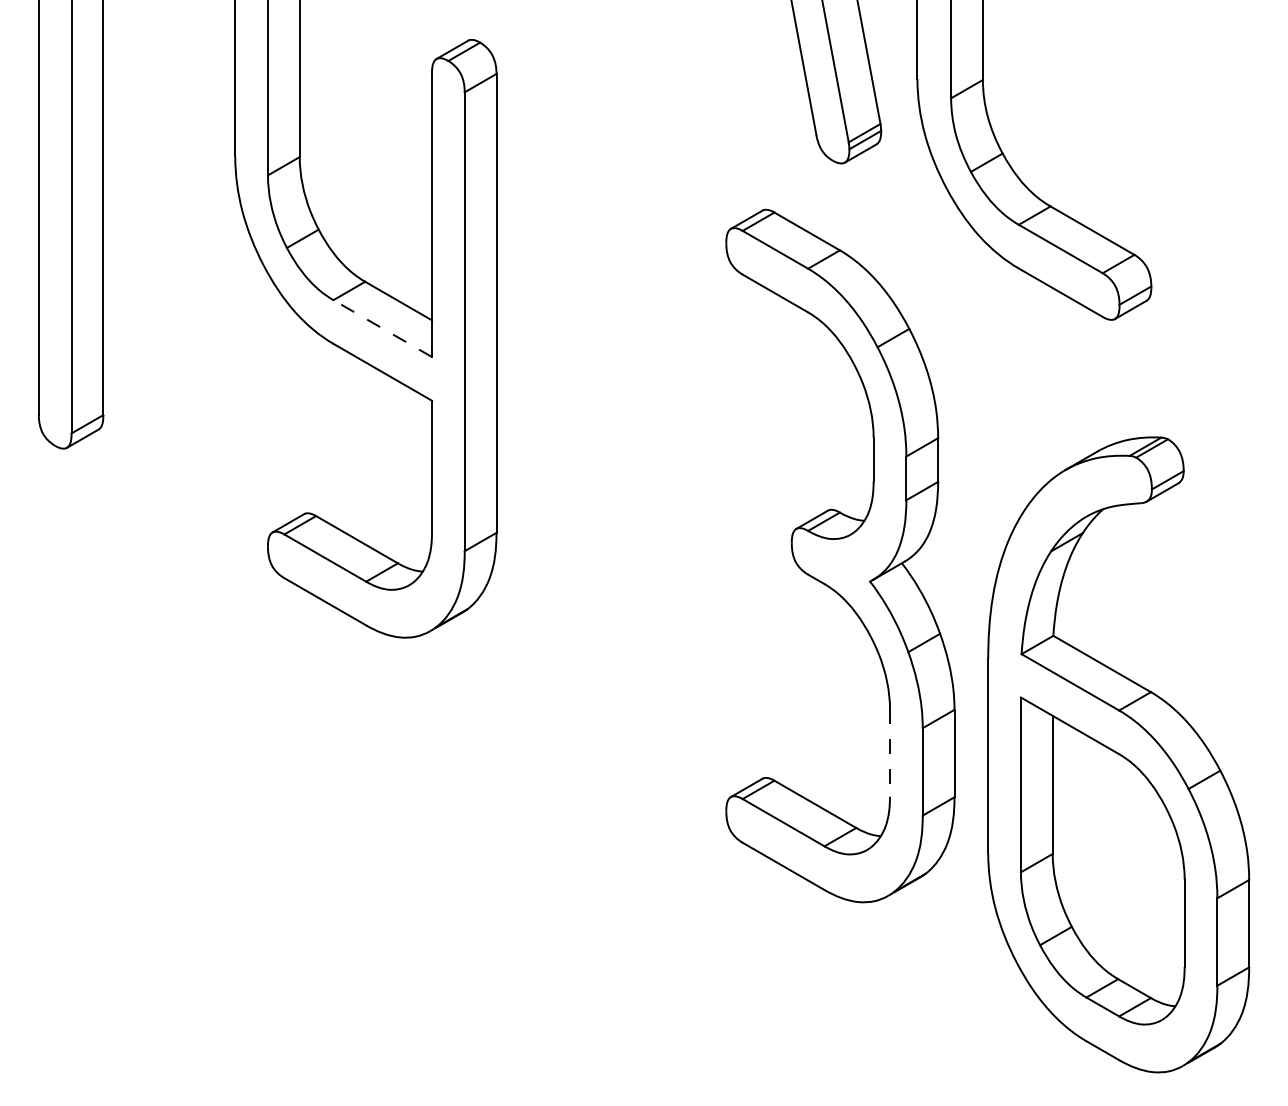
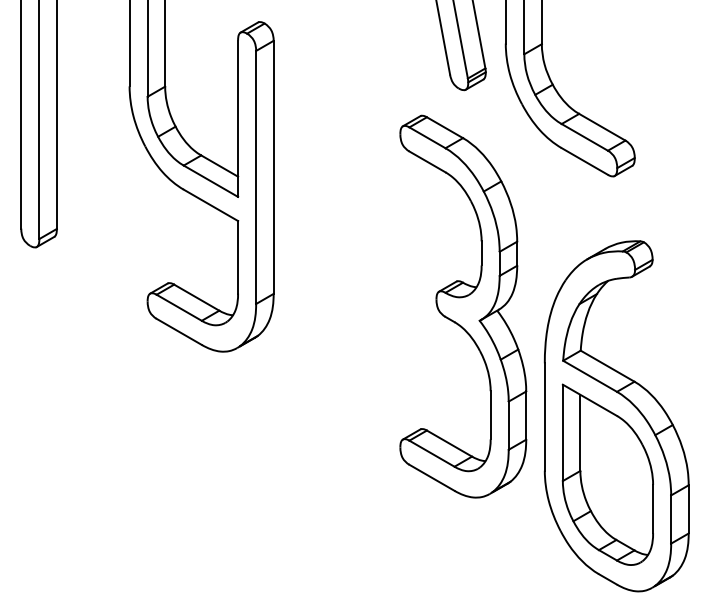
line: (381, 329) -> (210, 181), dashed -> solid
line: (889, 753) -> (490, 415), dashed -> solid

